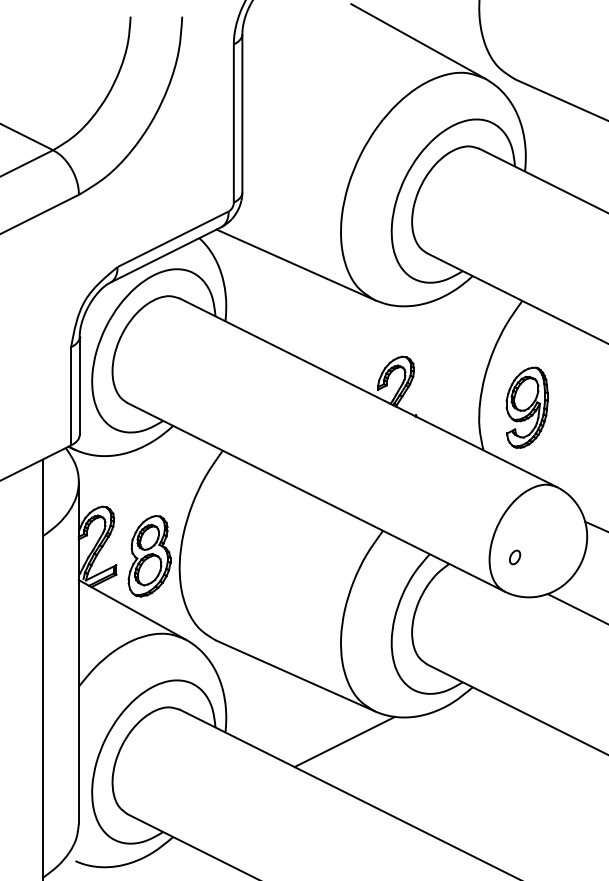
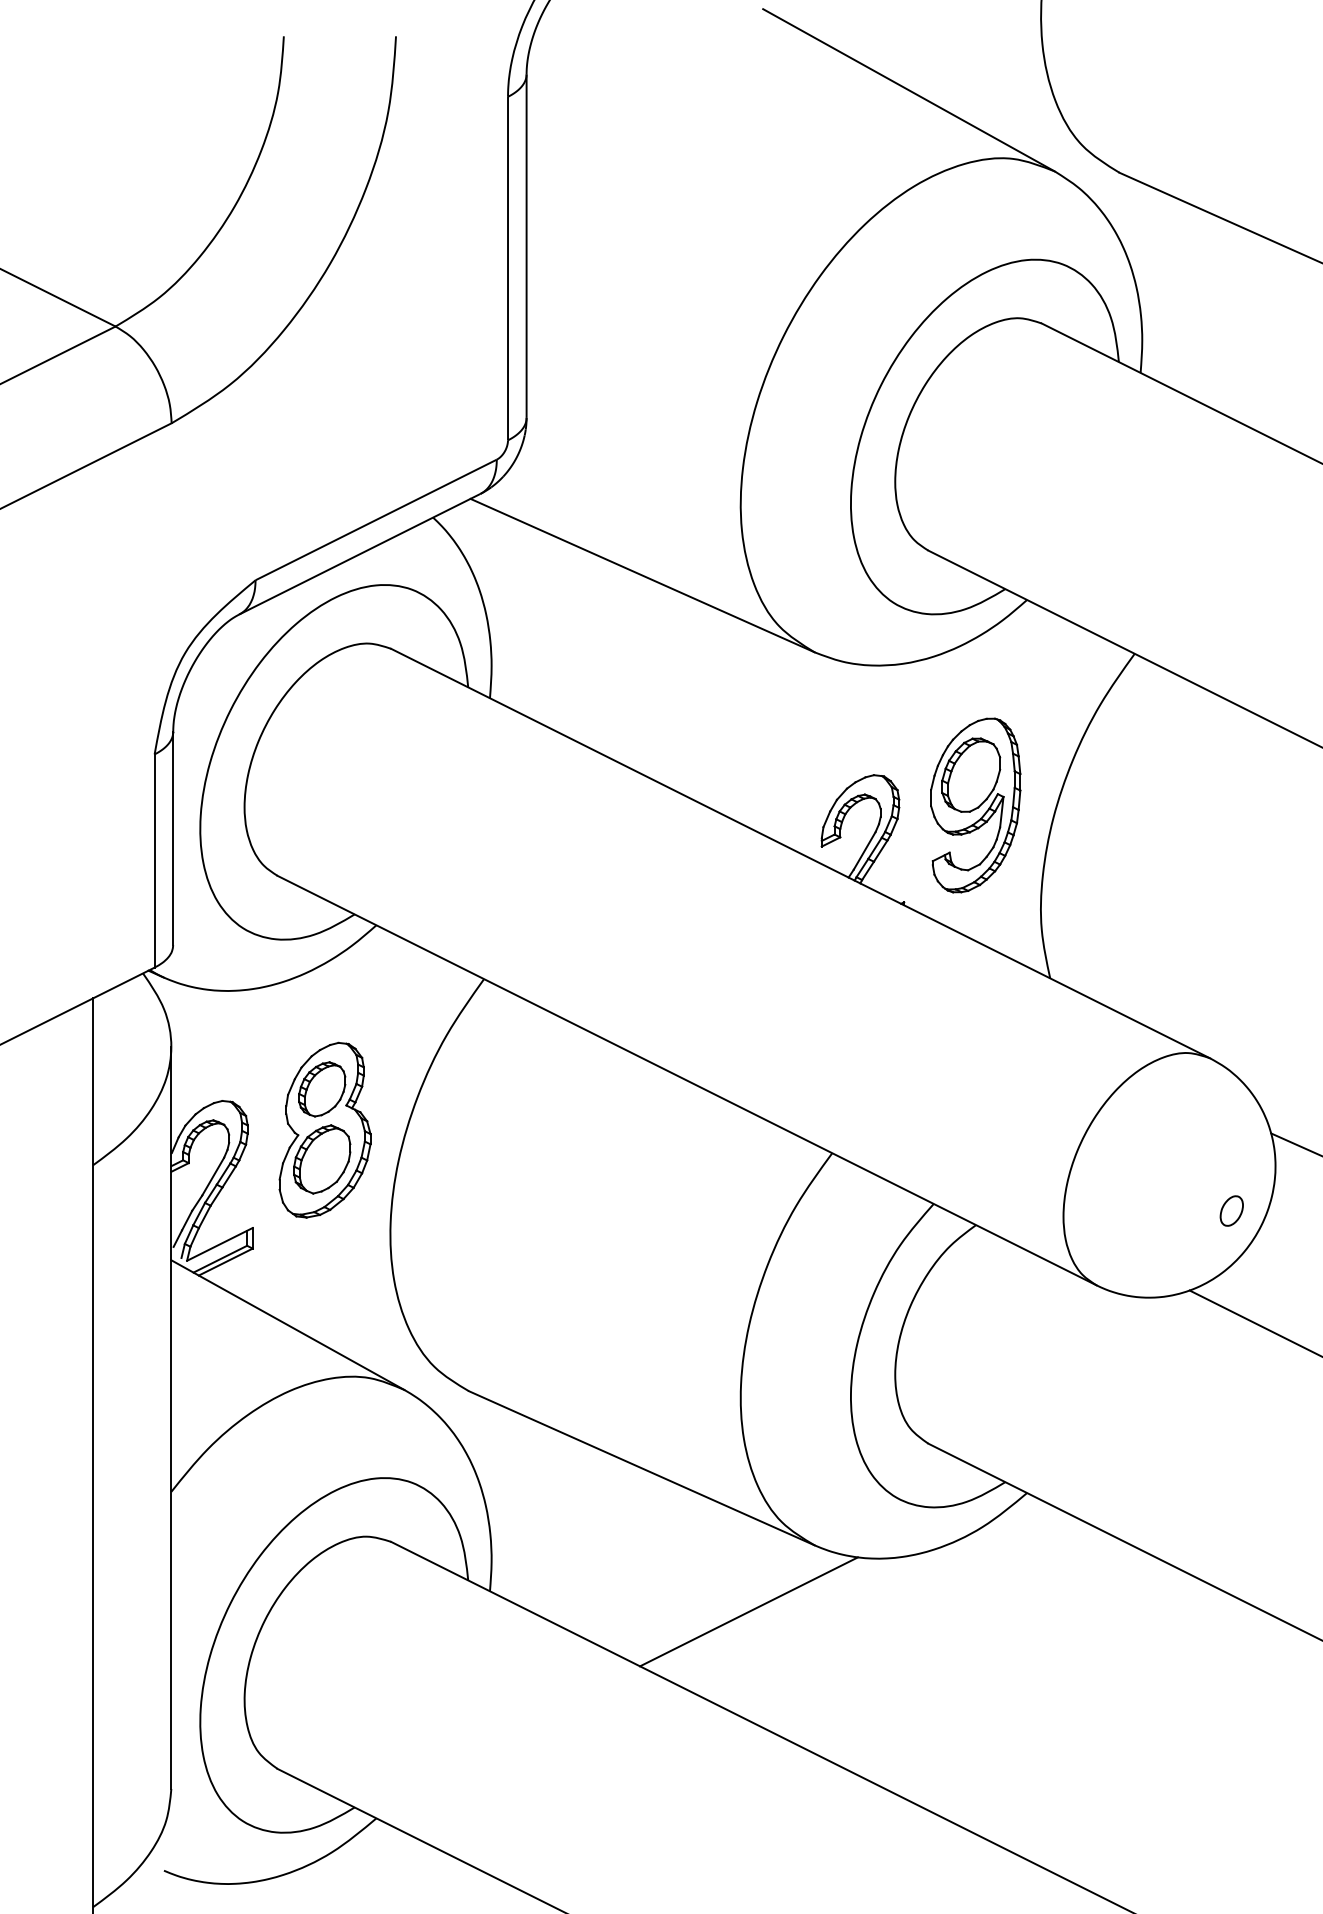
part: (526, 407) -> (974, 804), moved
part: (149, 556) -> (324, 1130), moved
part: (515, 557) -> (1232, 1211), moved

